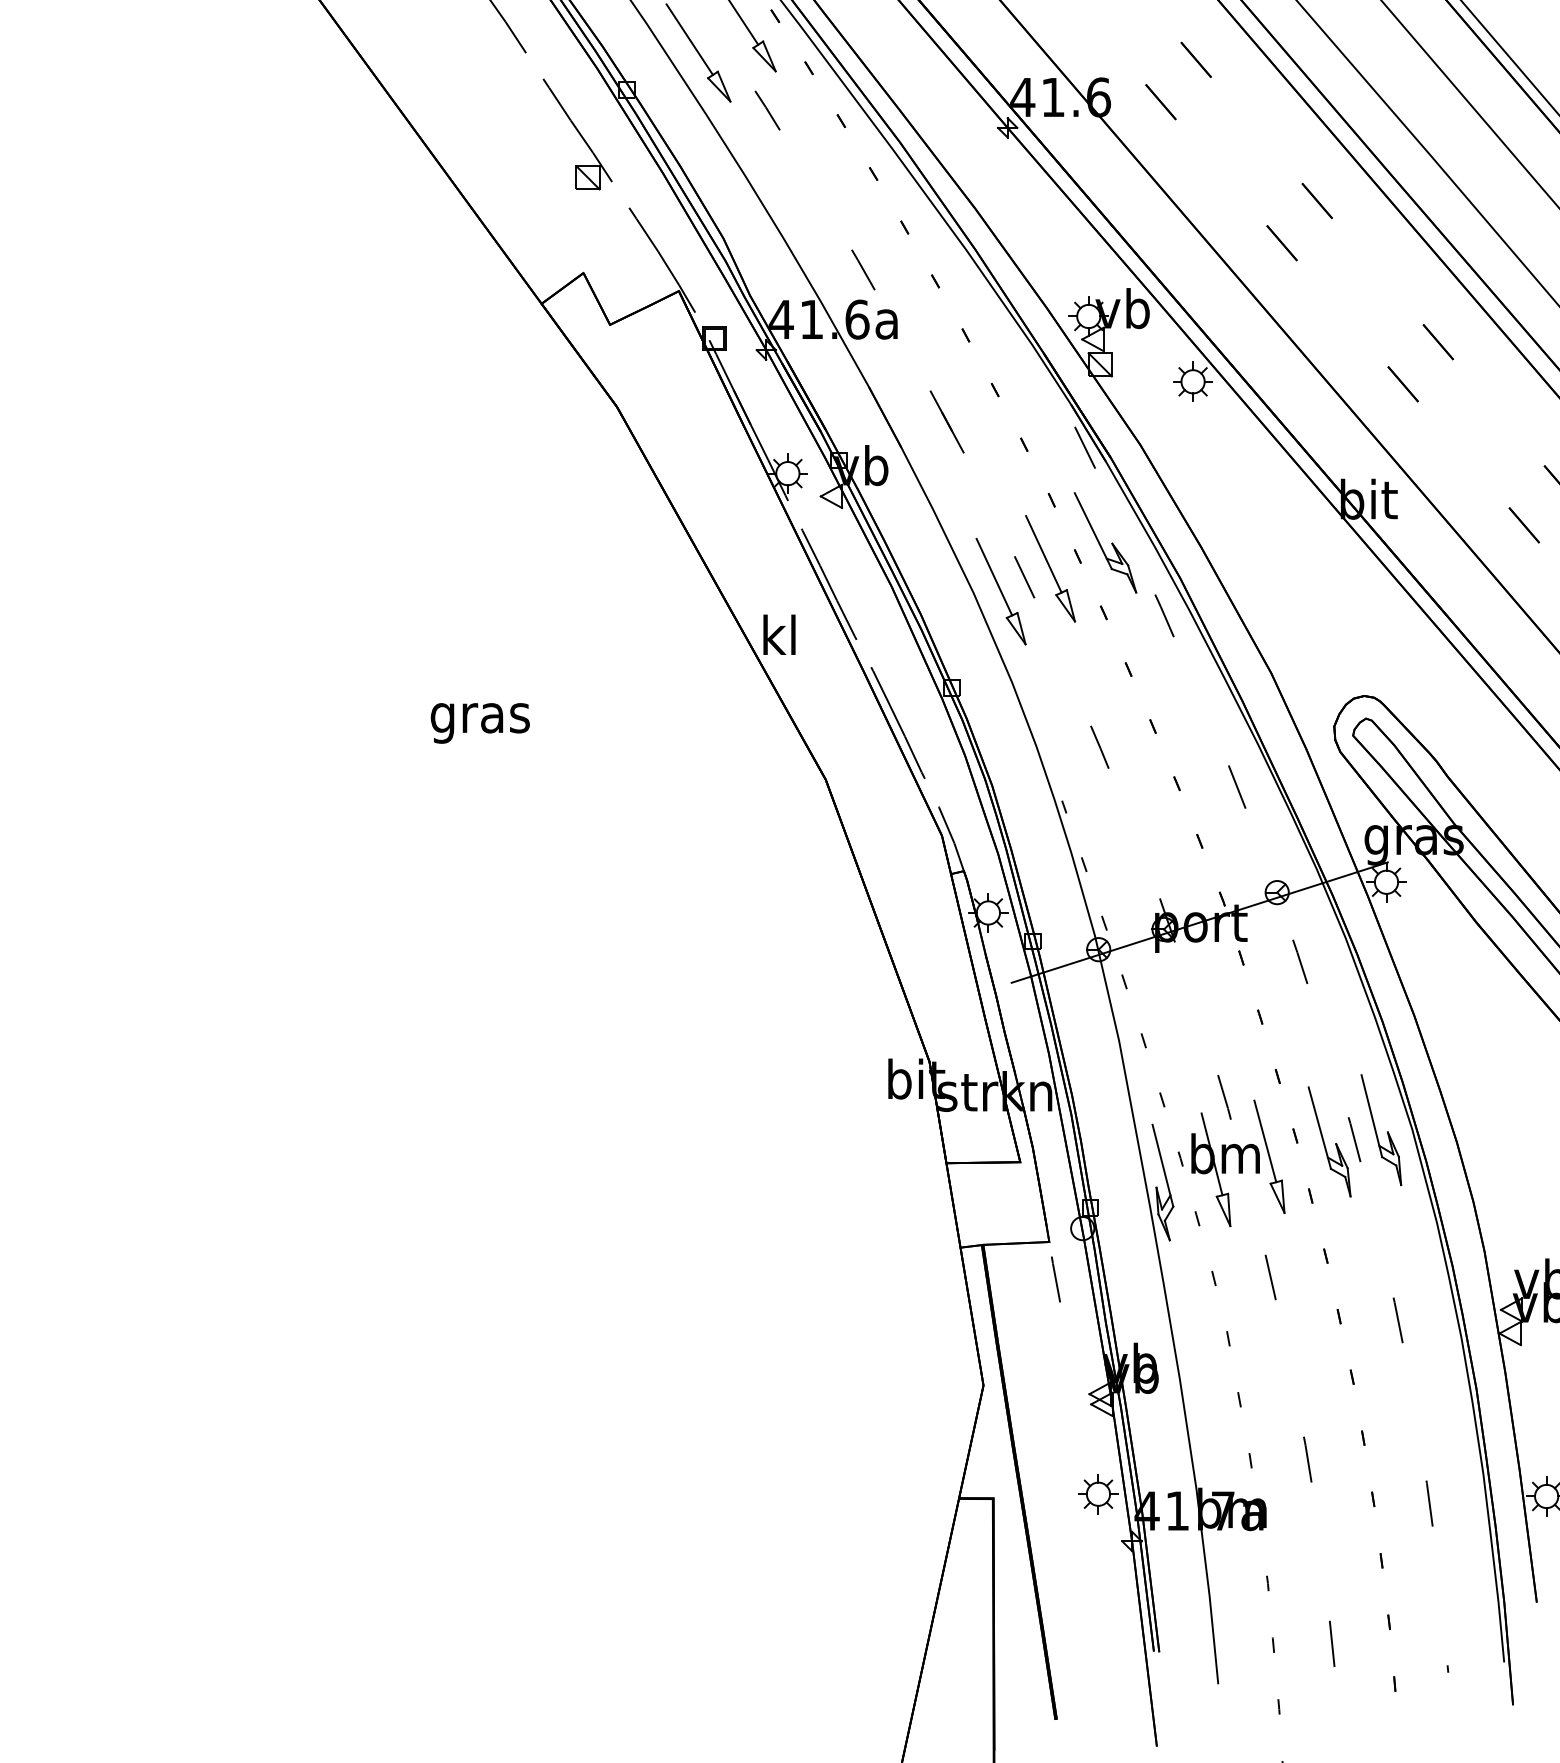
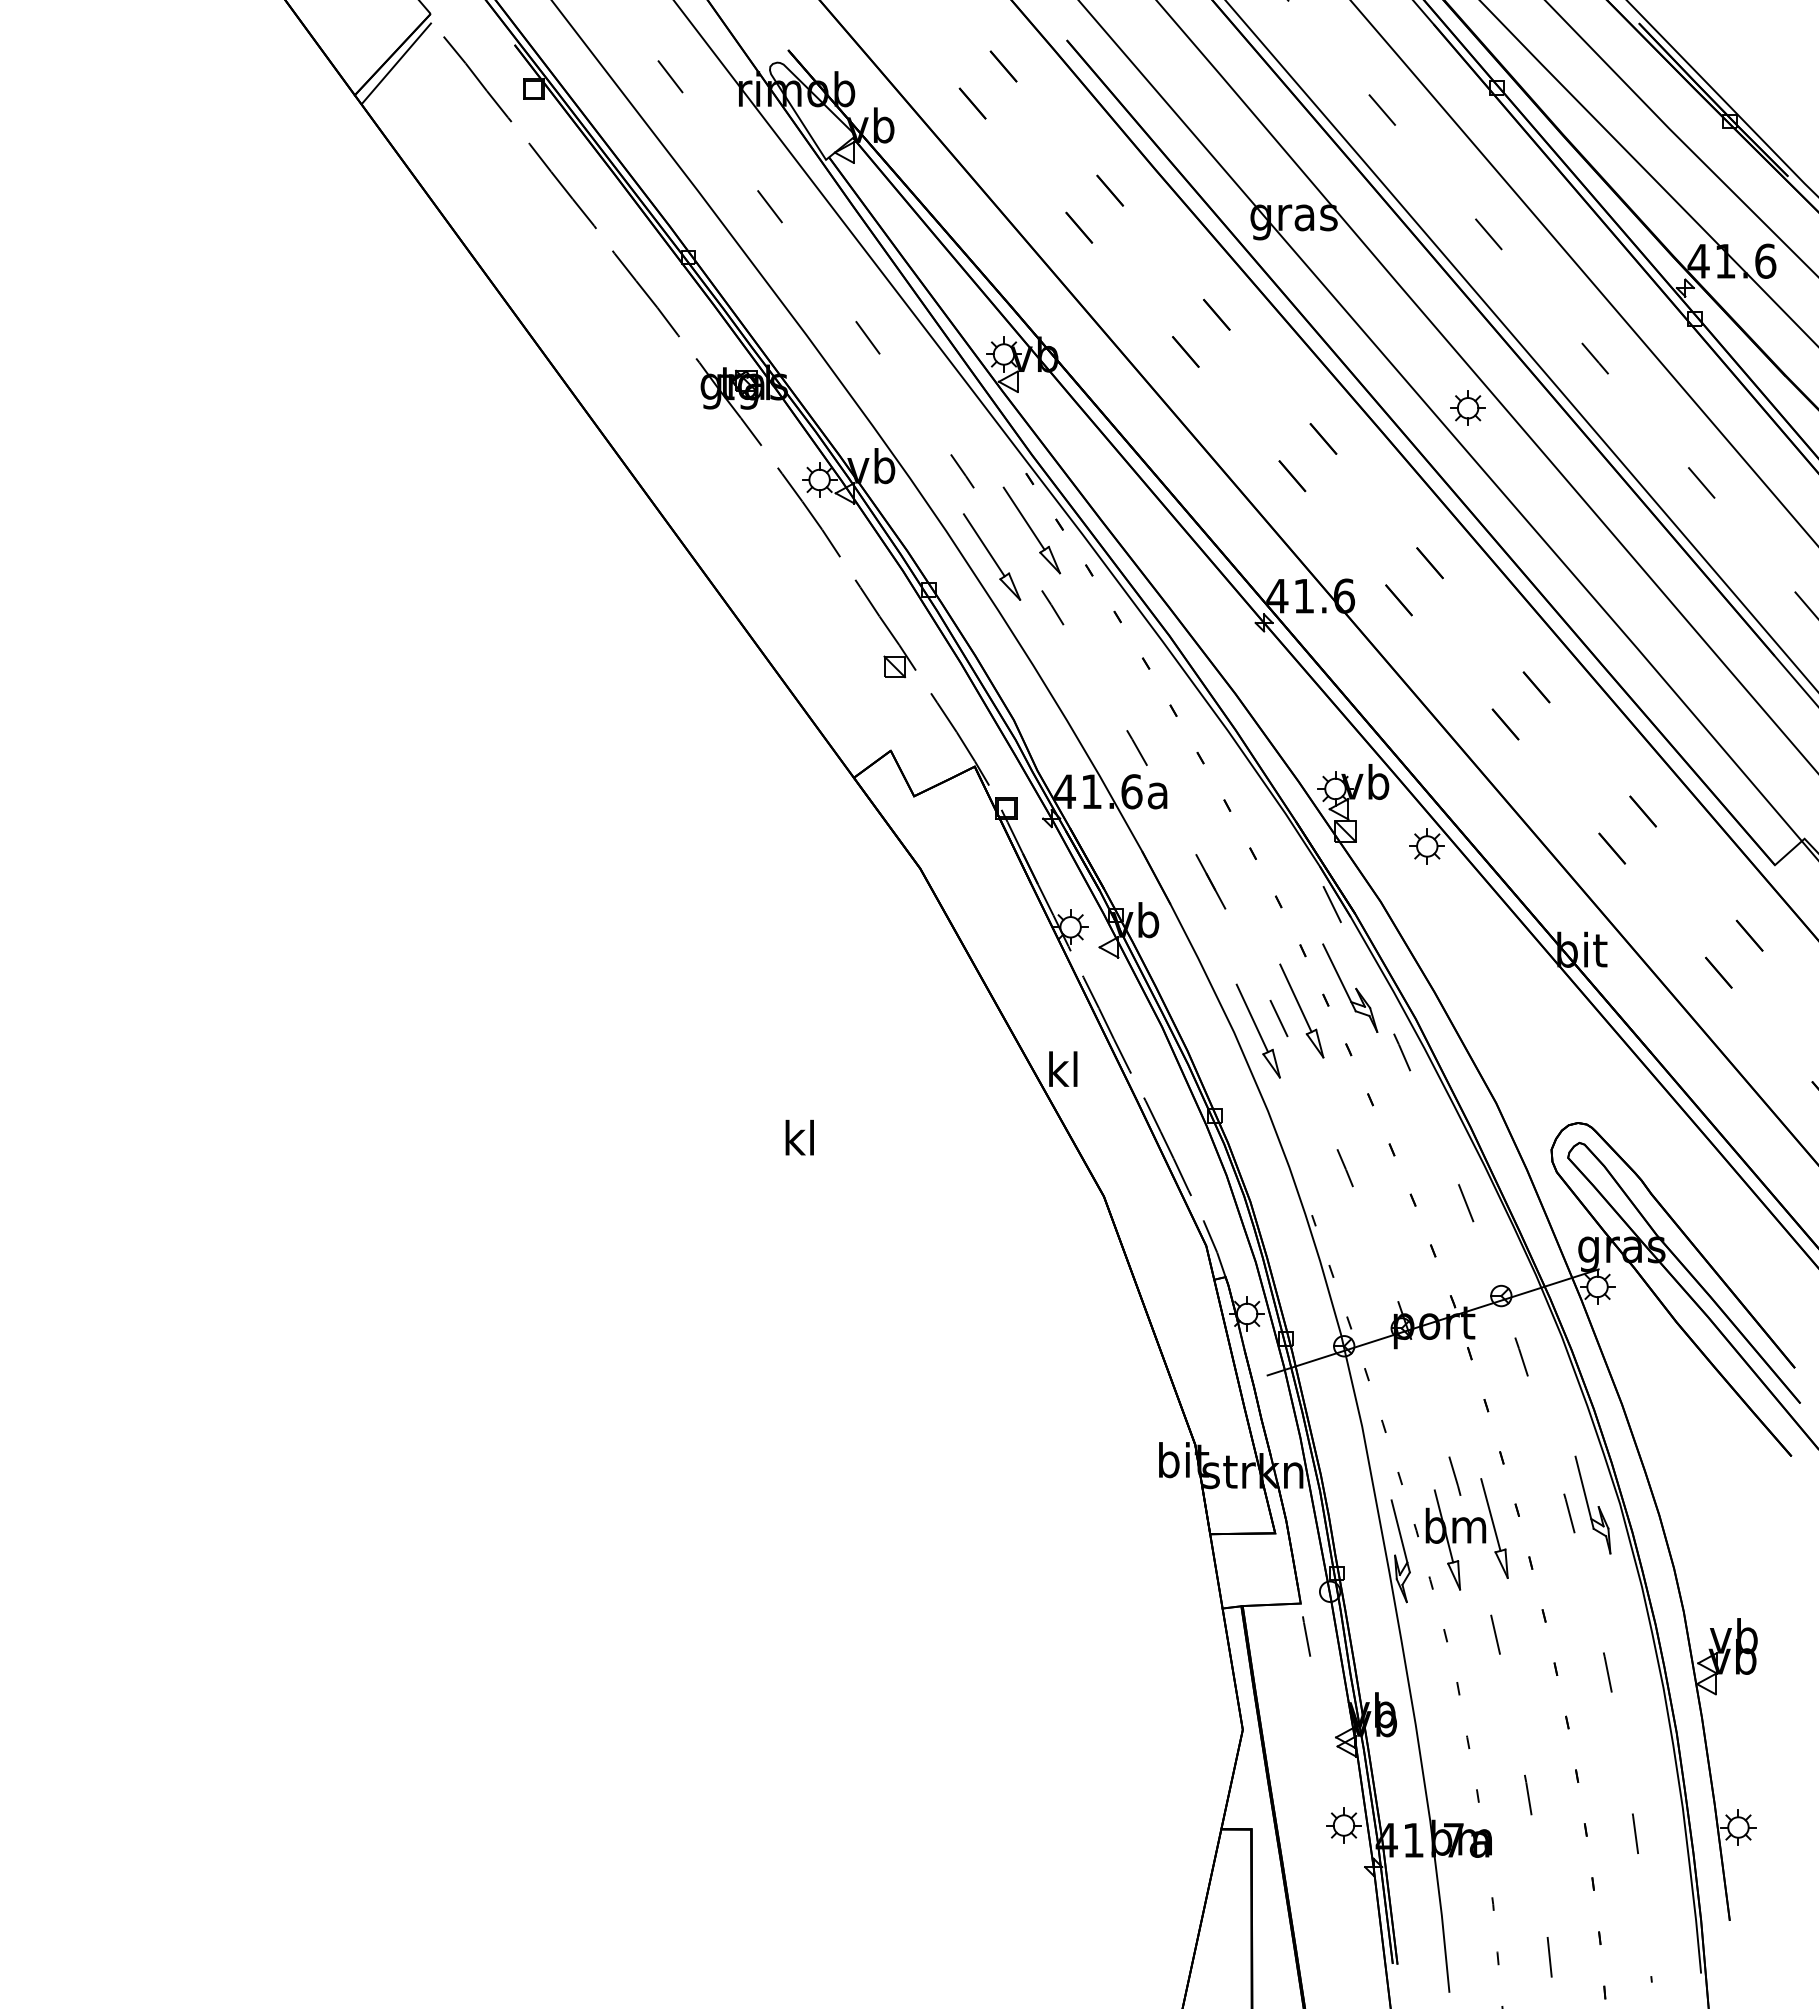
text: (479, 718) -> (799, 1142), gras -> kl
part: (1329, 1141) -> (1547, 1515), removed

